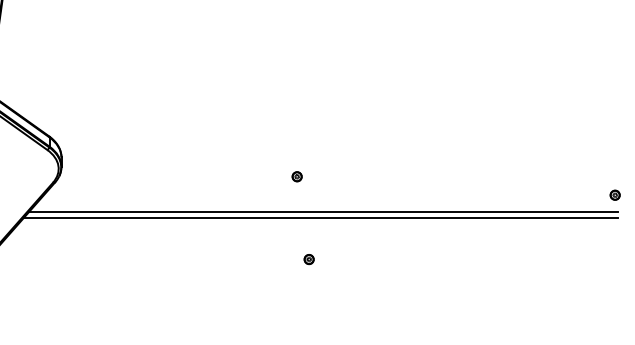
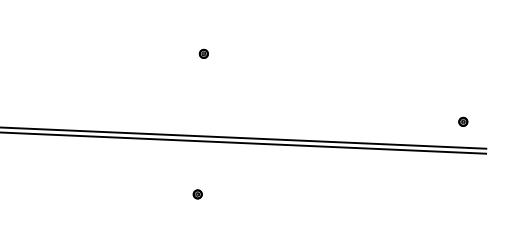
part: (296, 176) -> (203, 53), moved
part: (614, 194) -> (462, 121), moved
part: (308, 259) -> (197, 194), moved

